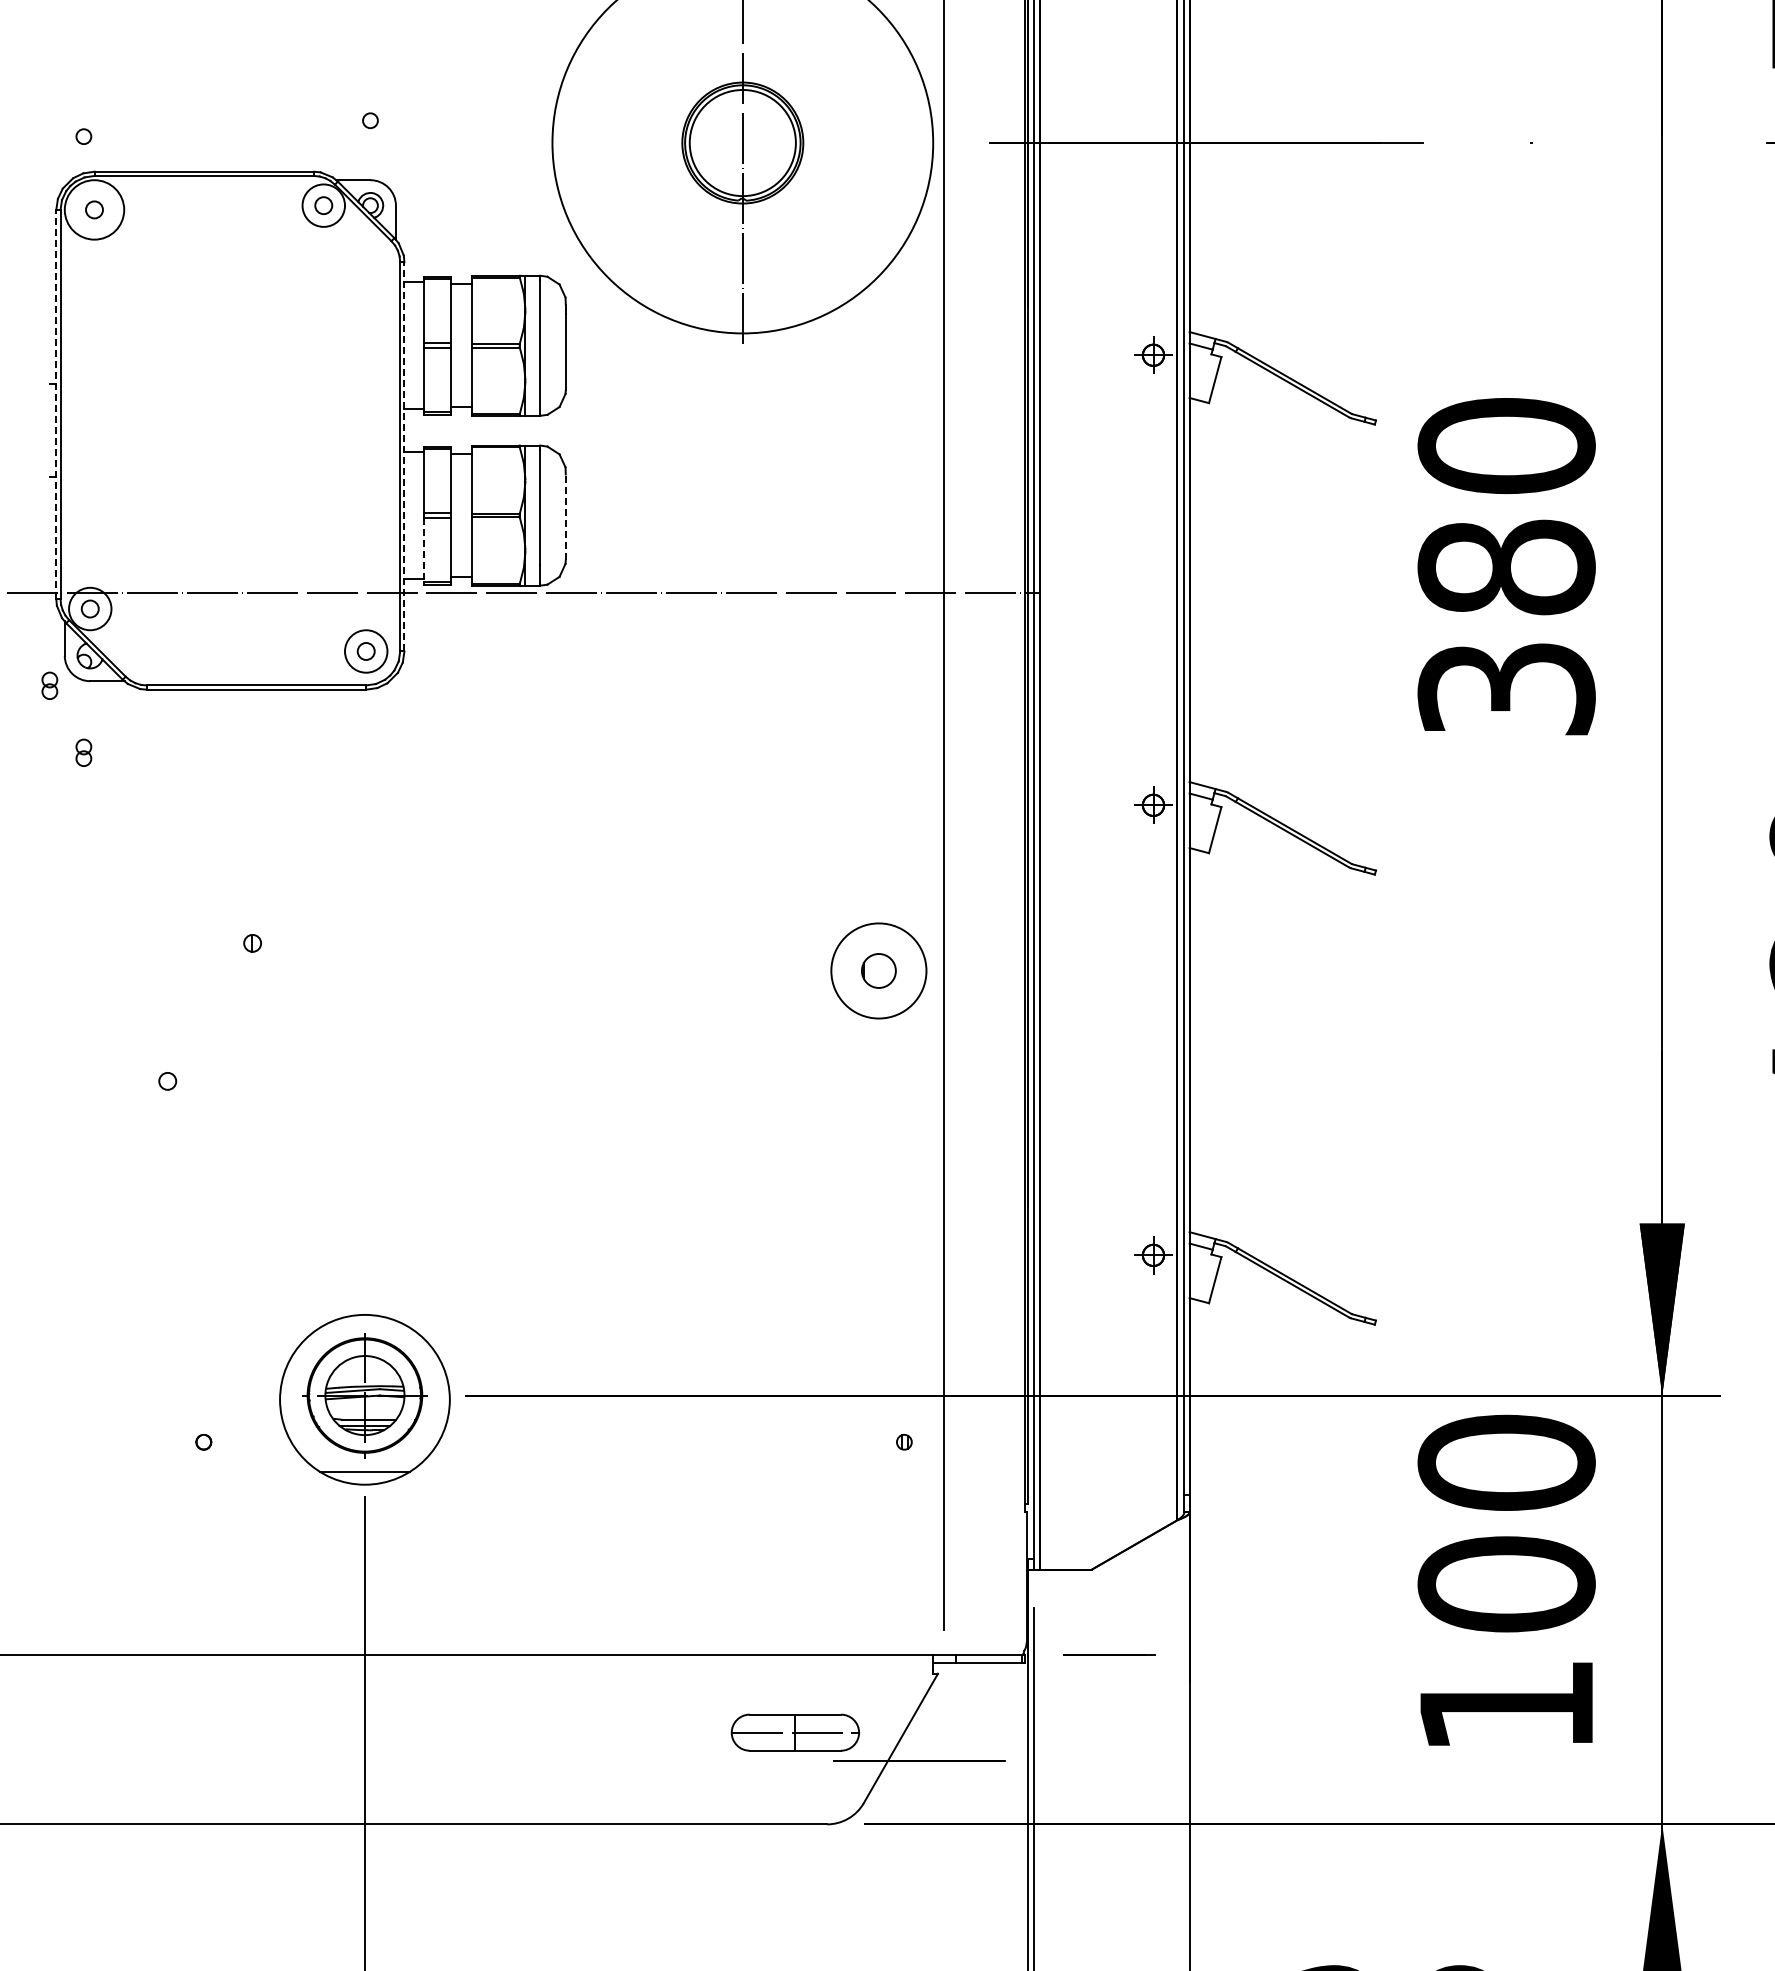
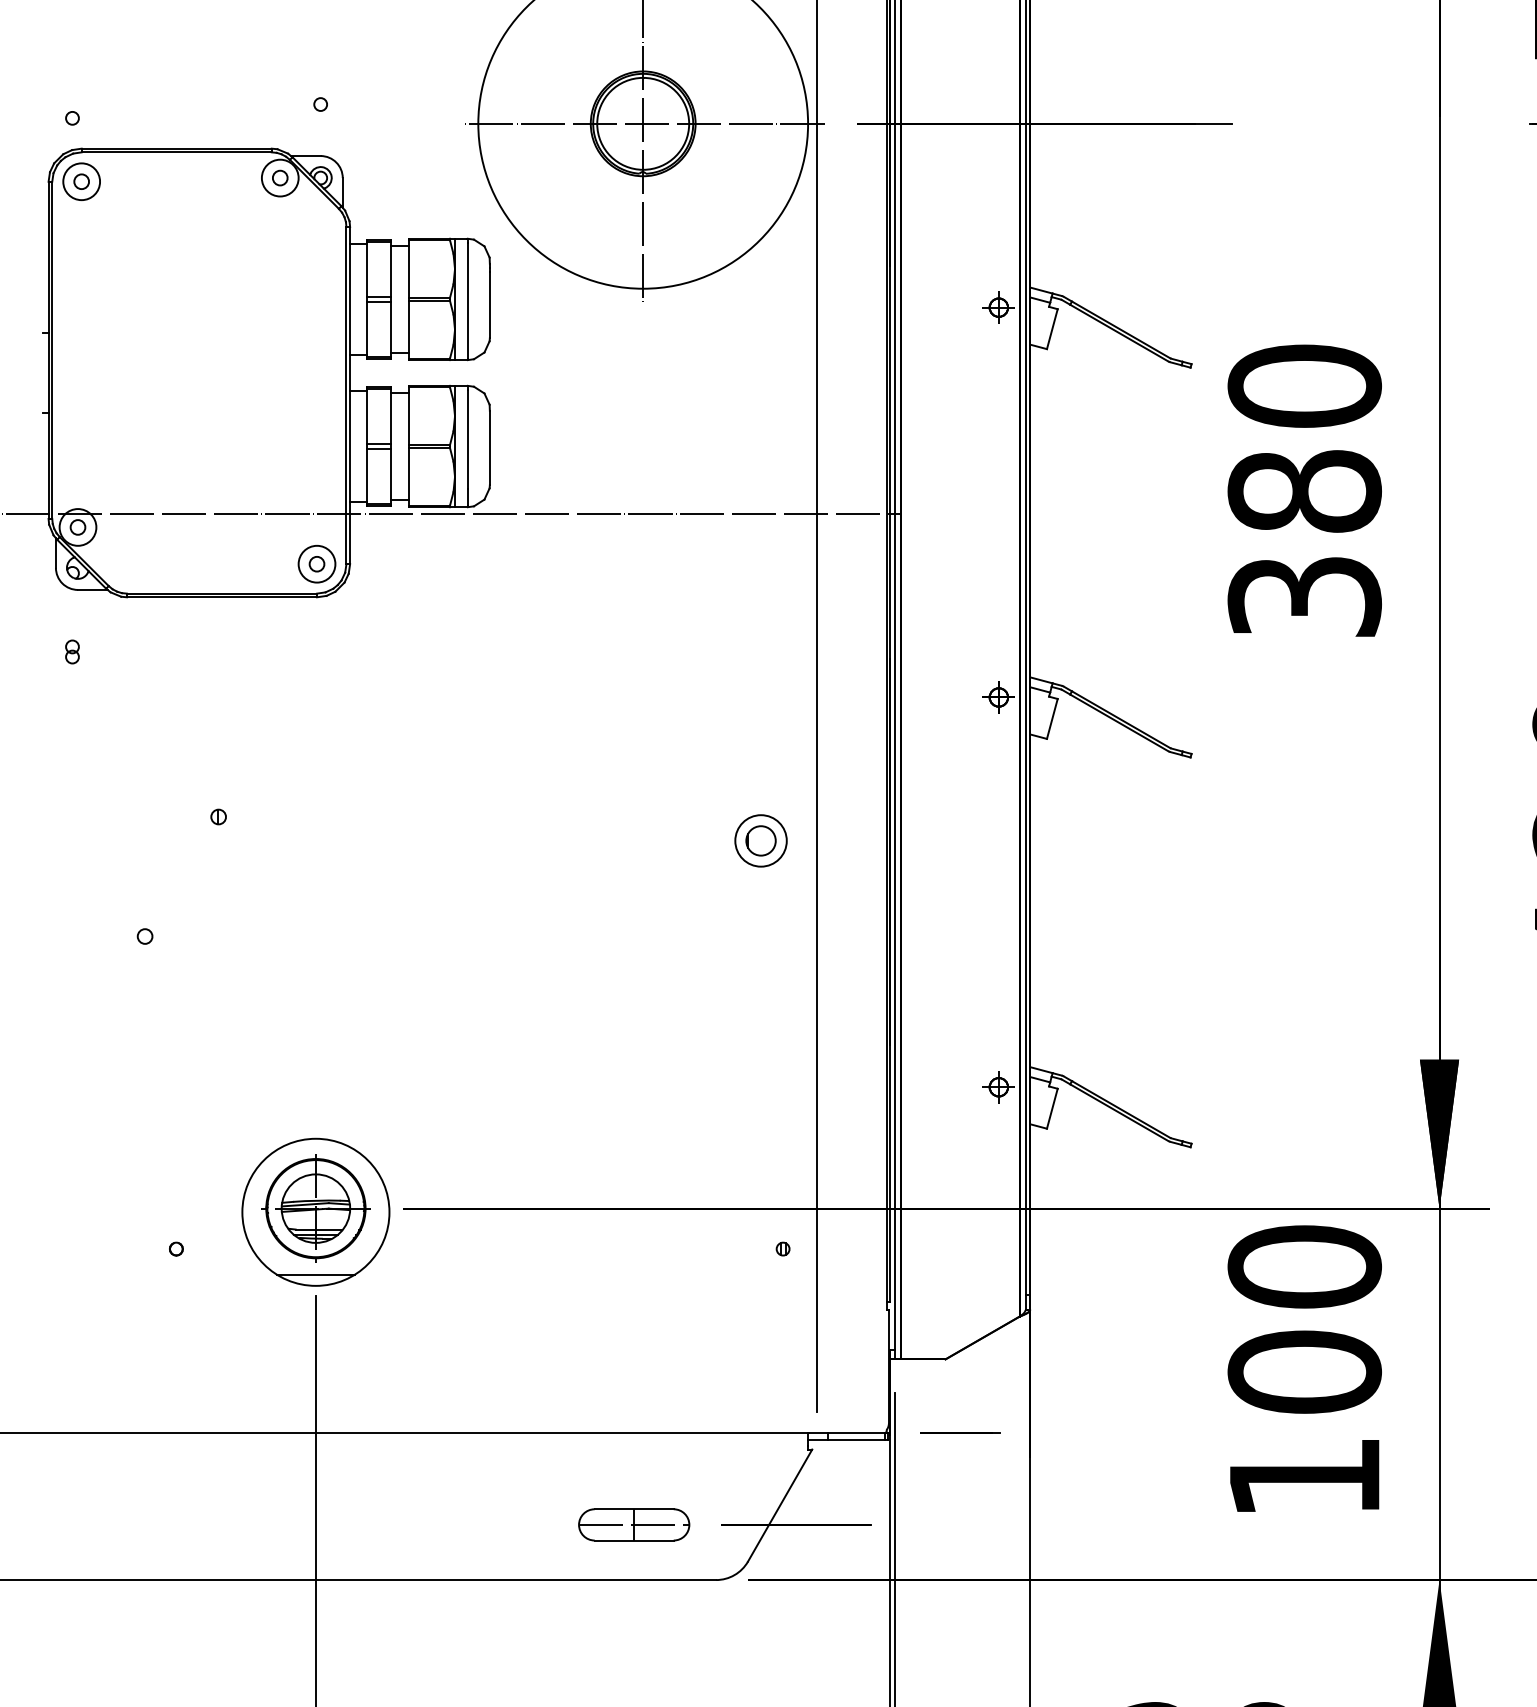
line: (742, 143) -> (642, 124), added
circle: (94, 209) -> (81, 181), size x0.71
line: (56, 404) -> (48, 350), dashed -> solid
line: (404, 456) -> (350, 395), dashed -> solid
line: (565, 517) -> (489, 448), dashed -> solid
line: (423, 550) -> (366, 476), dashed -> solid
part: (49, 685) -> (42, 593), removed
circle: (878, 970) -> (760, 840), size x0.62
part: (794, 1732) -> (633, 1524), moved

